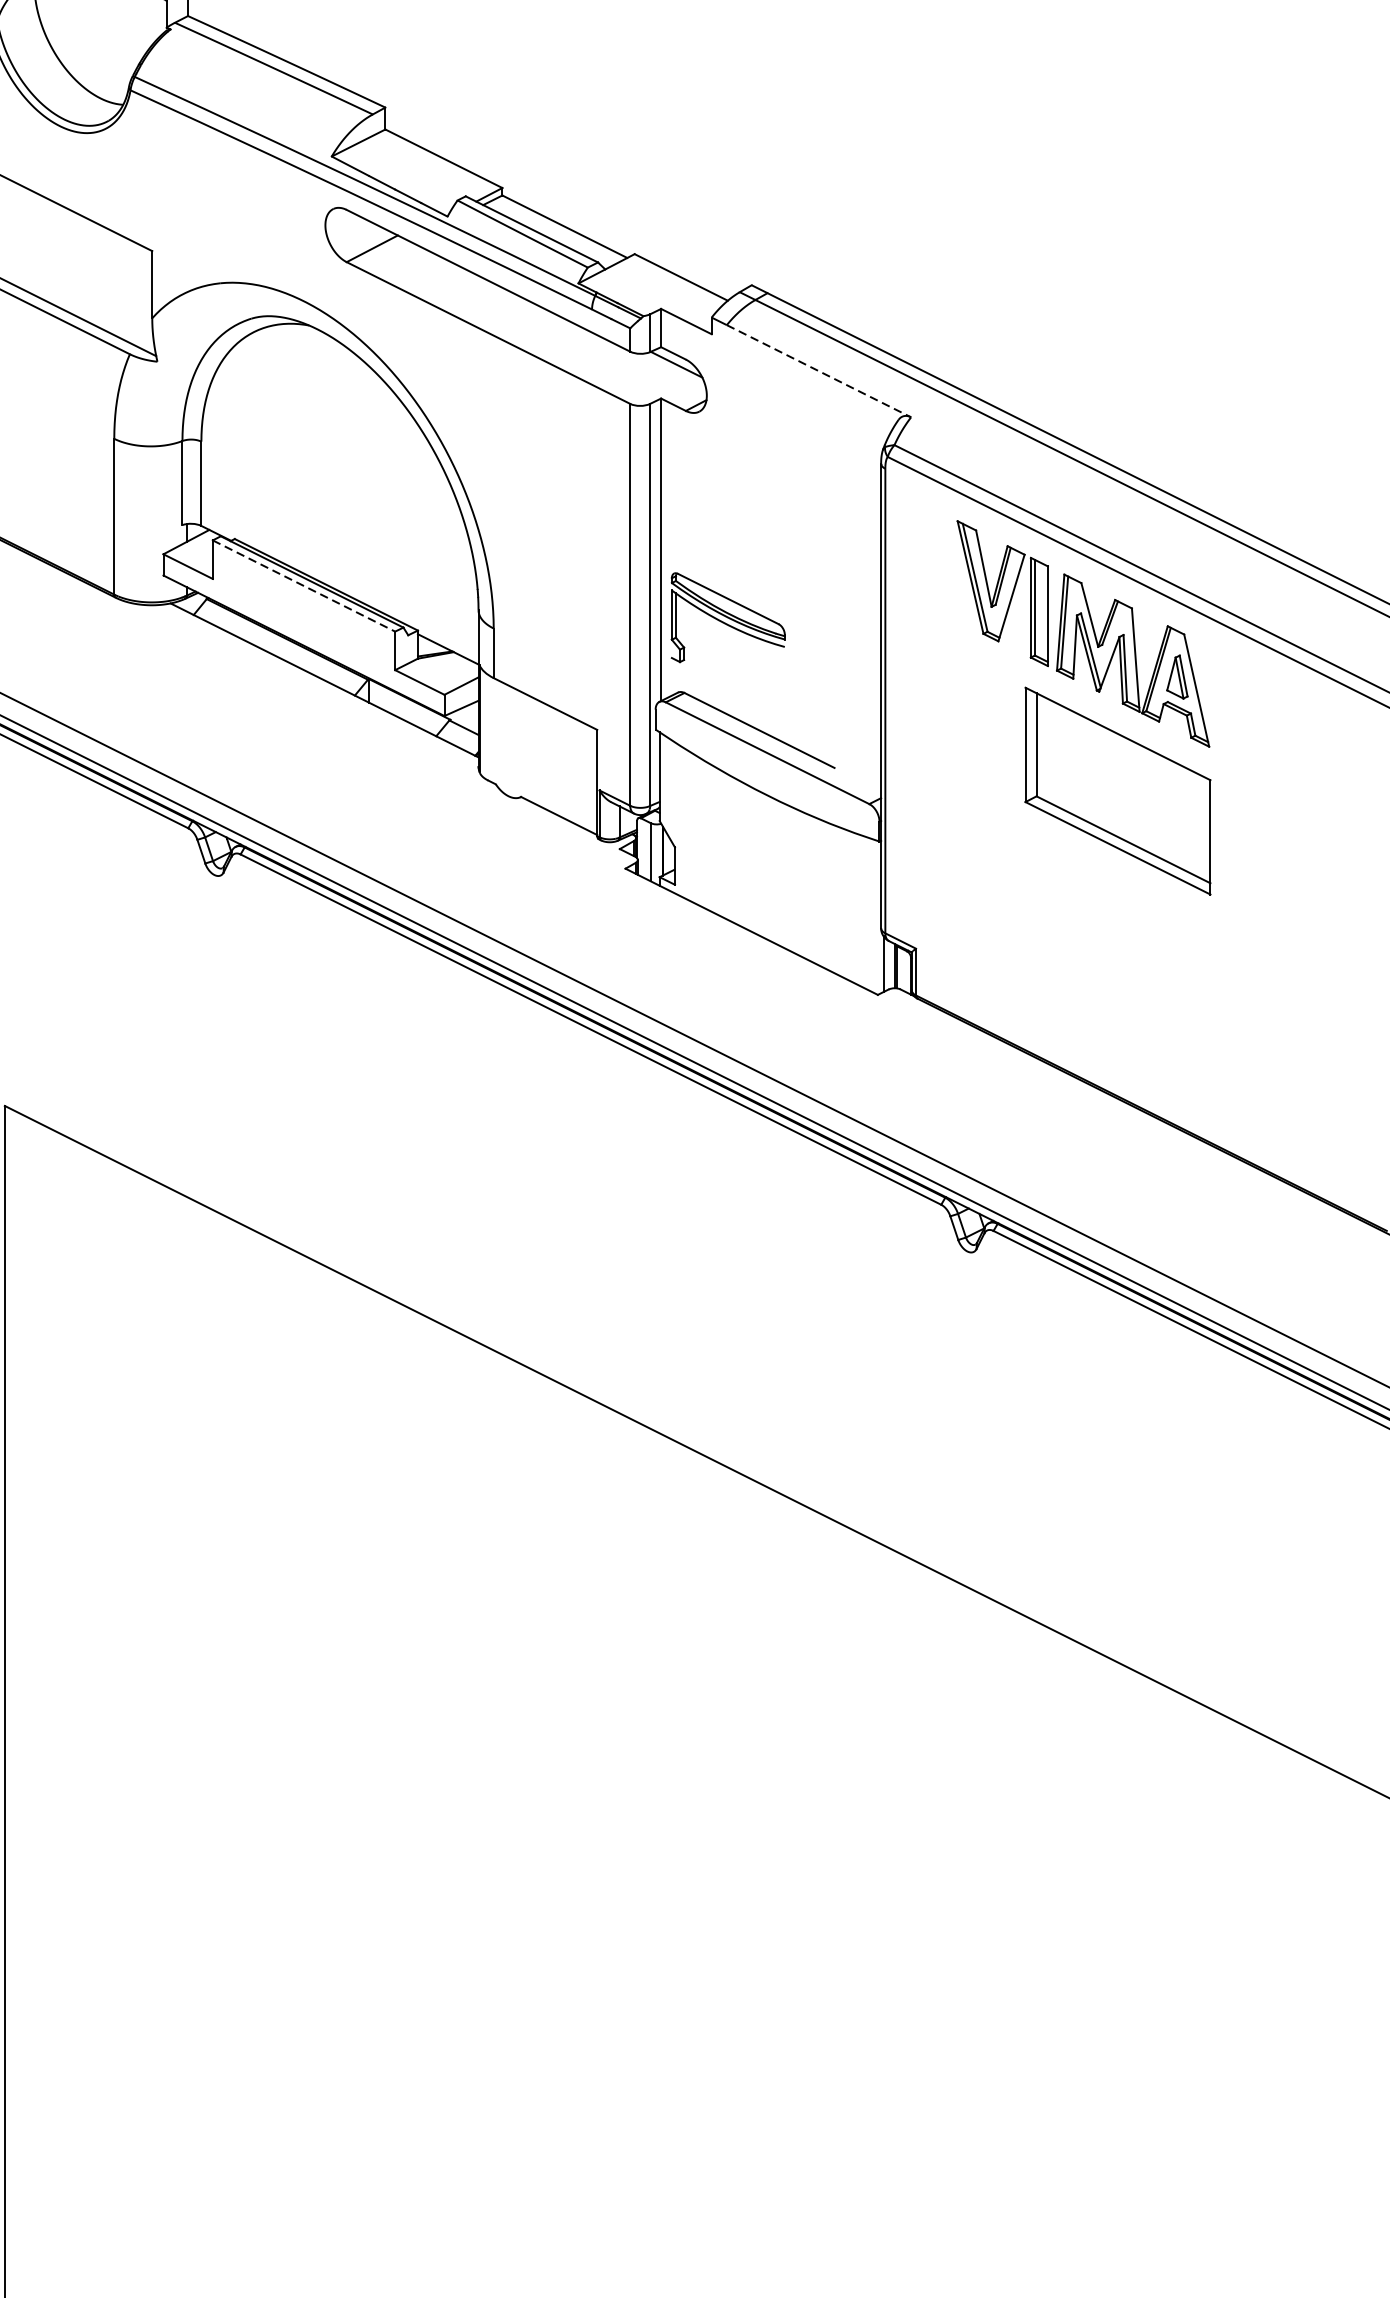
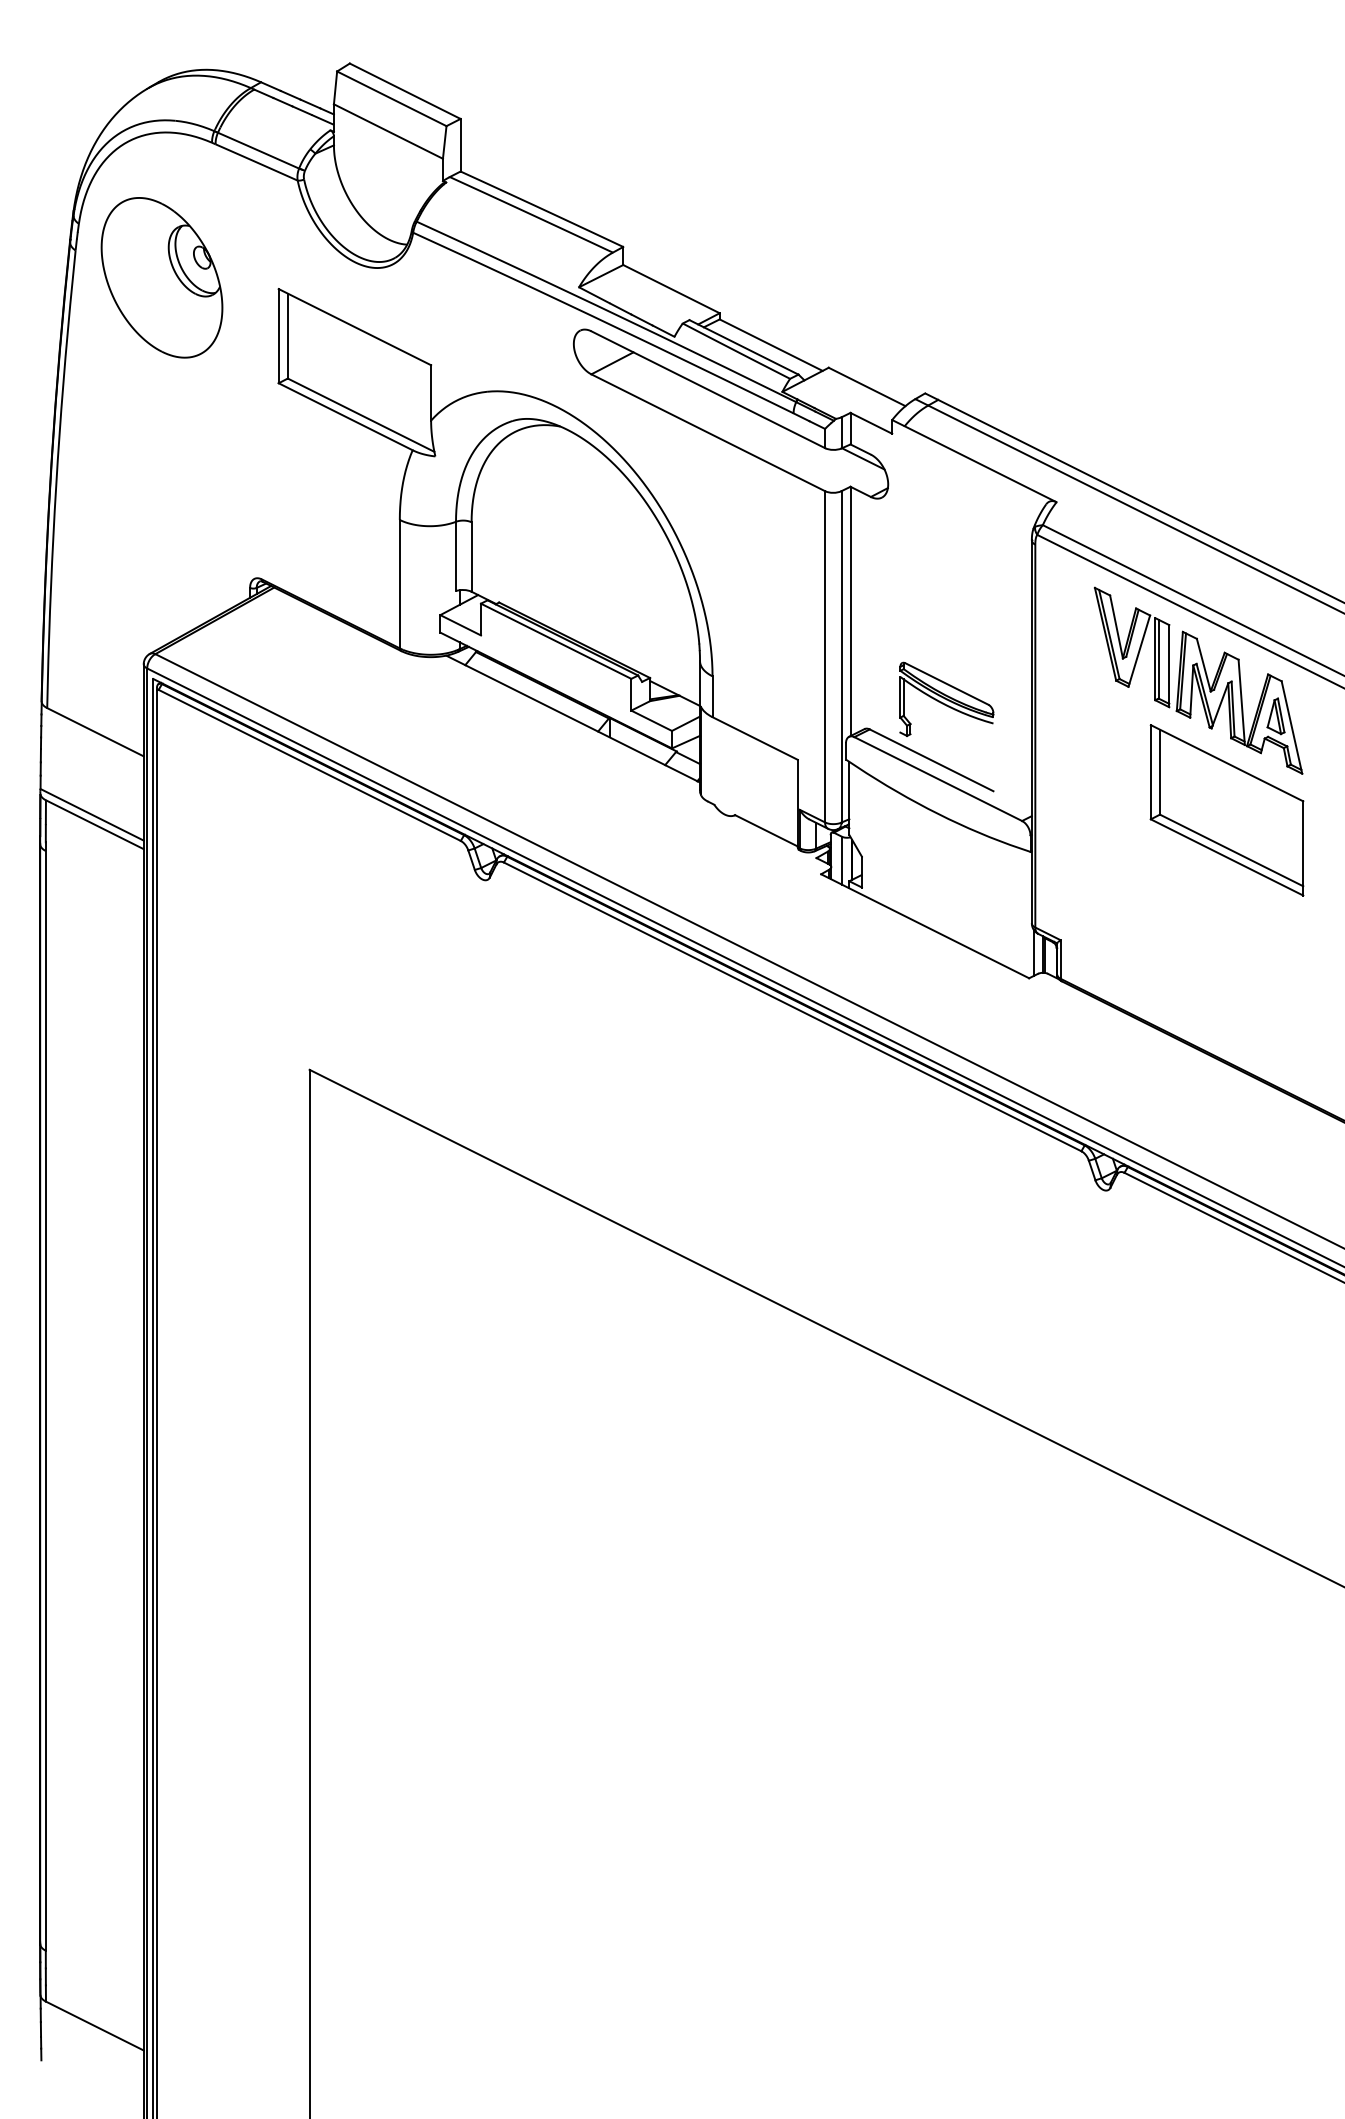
line: (818, 371) -> (980, 464), dashed -> solid
line: (304, 586) -> (556, 641), dashed -> solid
part: (727, 616) -> (946, 698), moved

